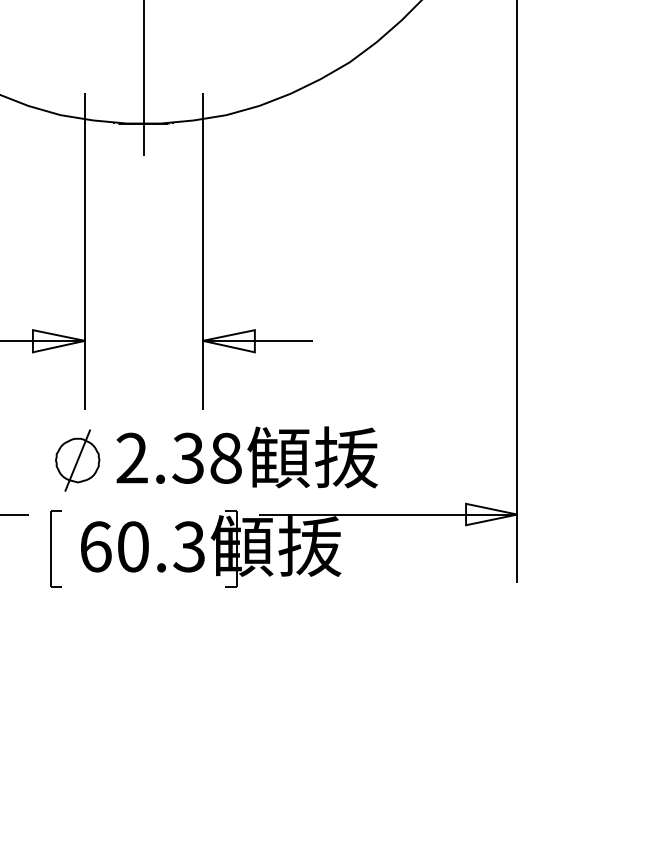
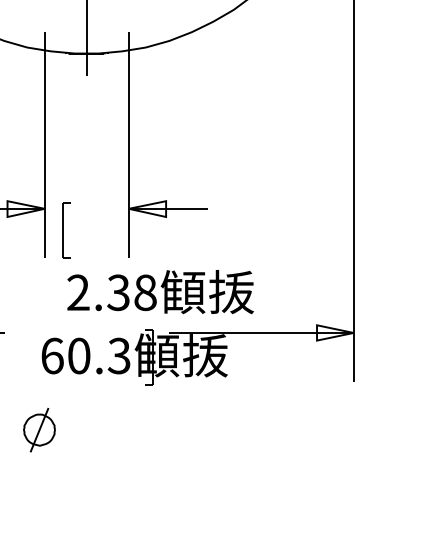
part: (77, 460) -> (39, 430), moved
part: (55, 548) -> (66, 230), moved

